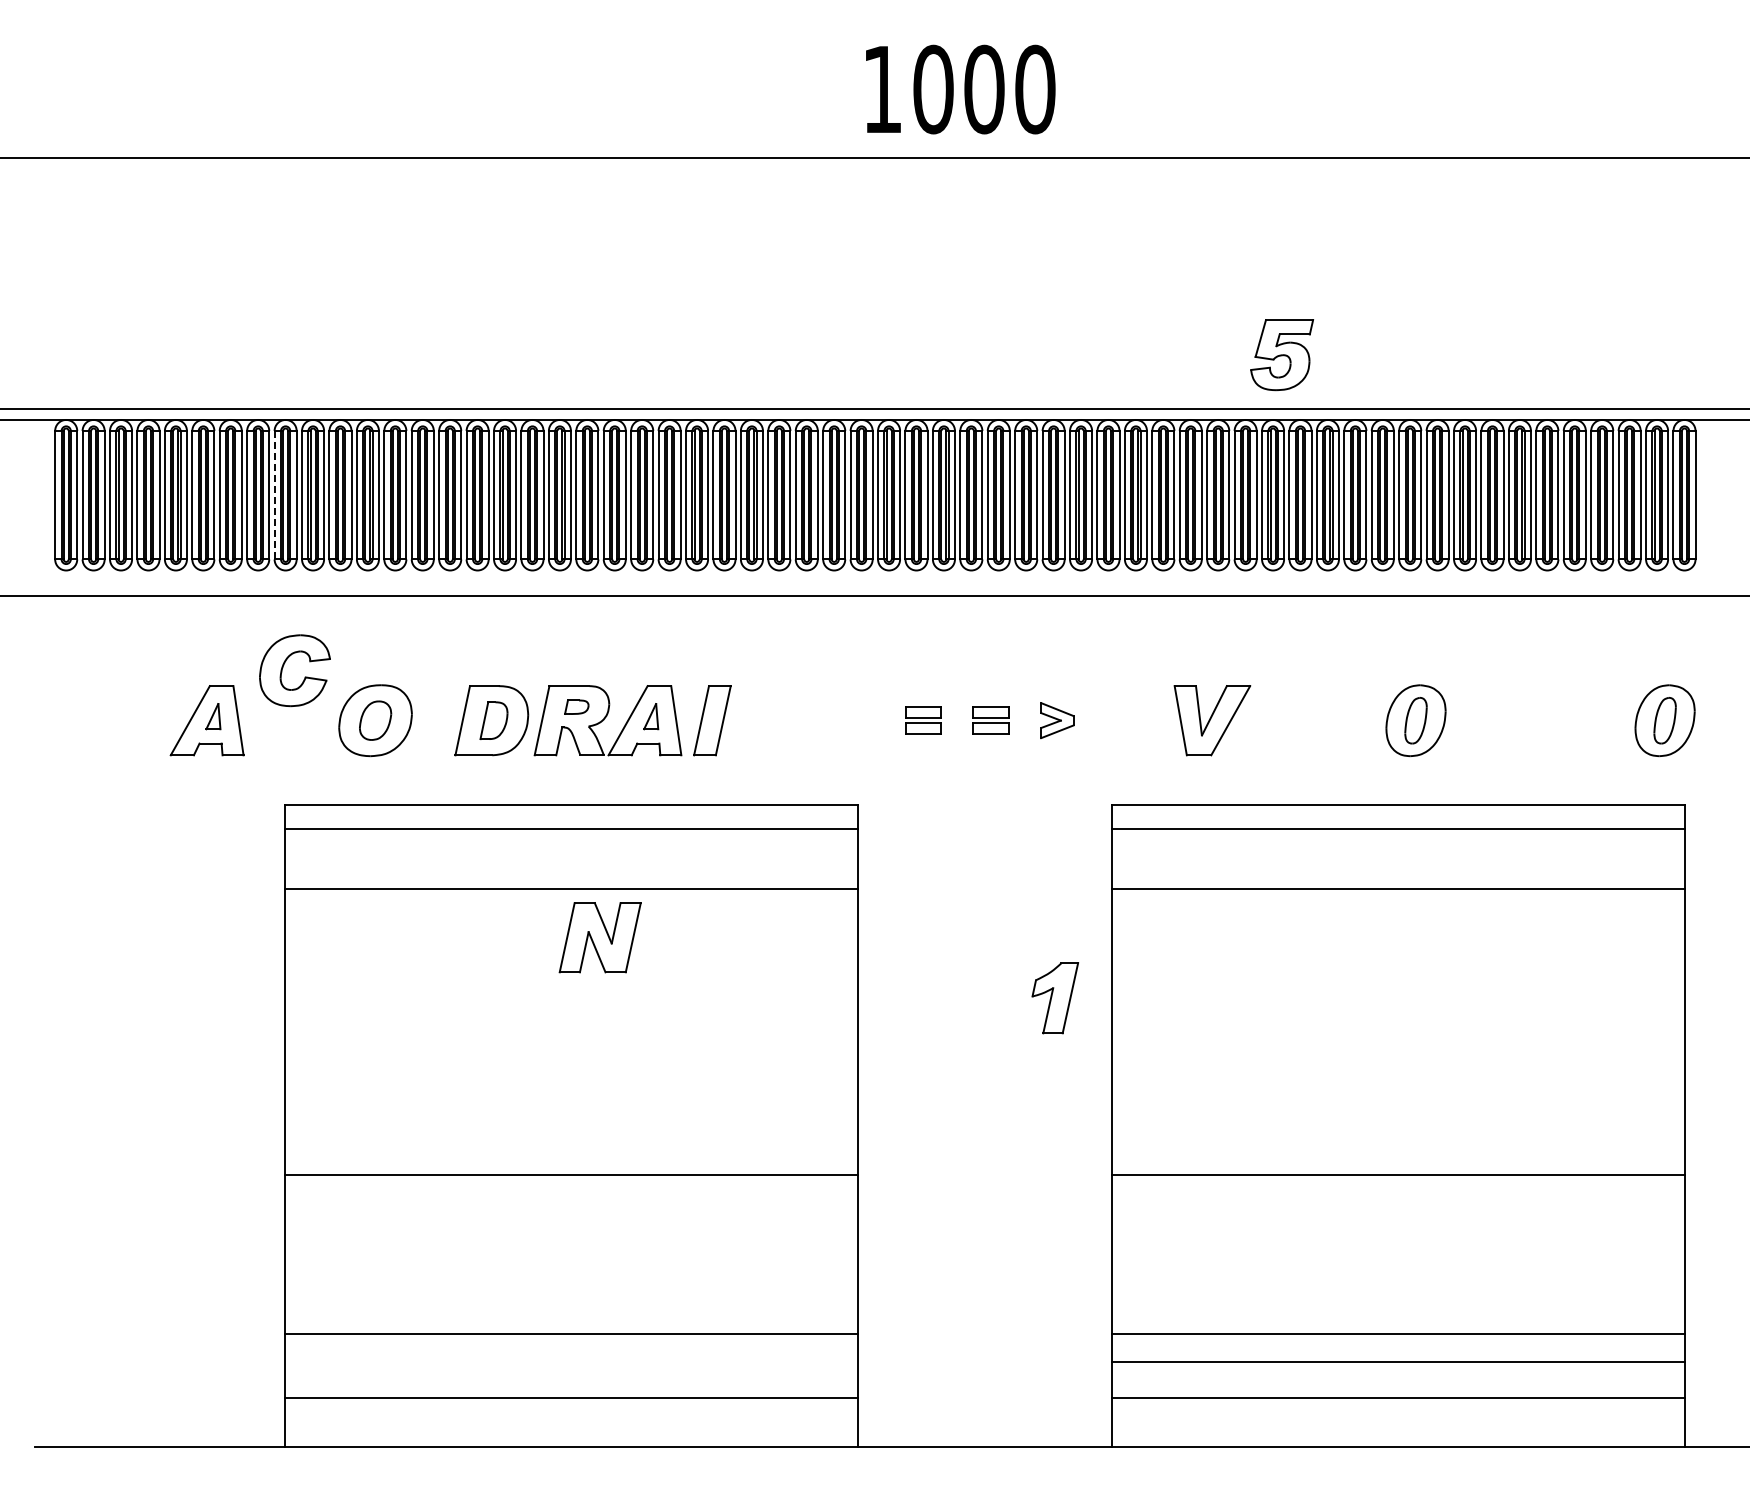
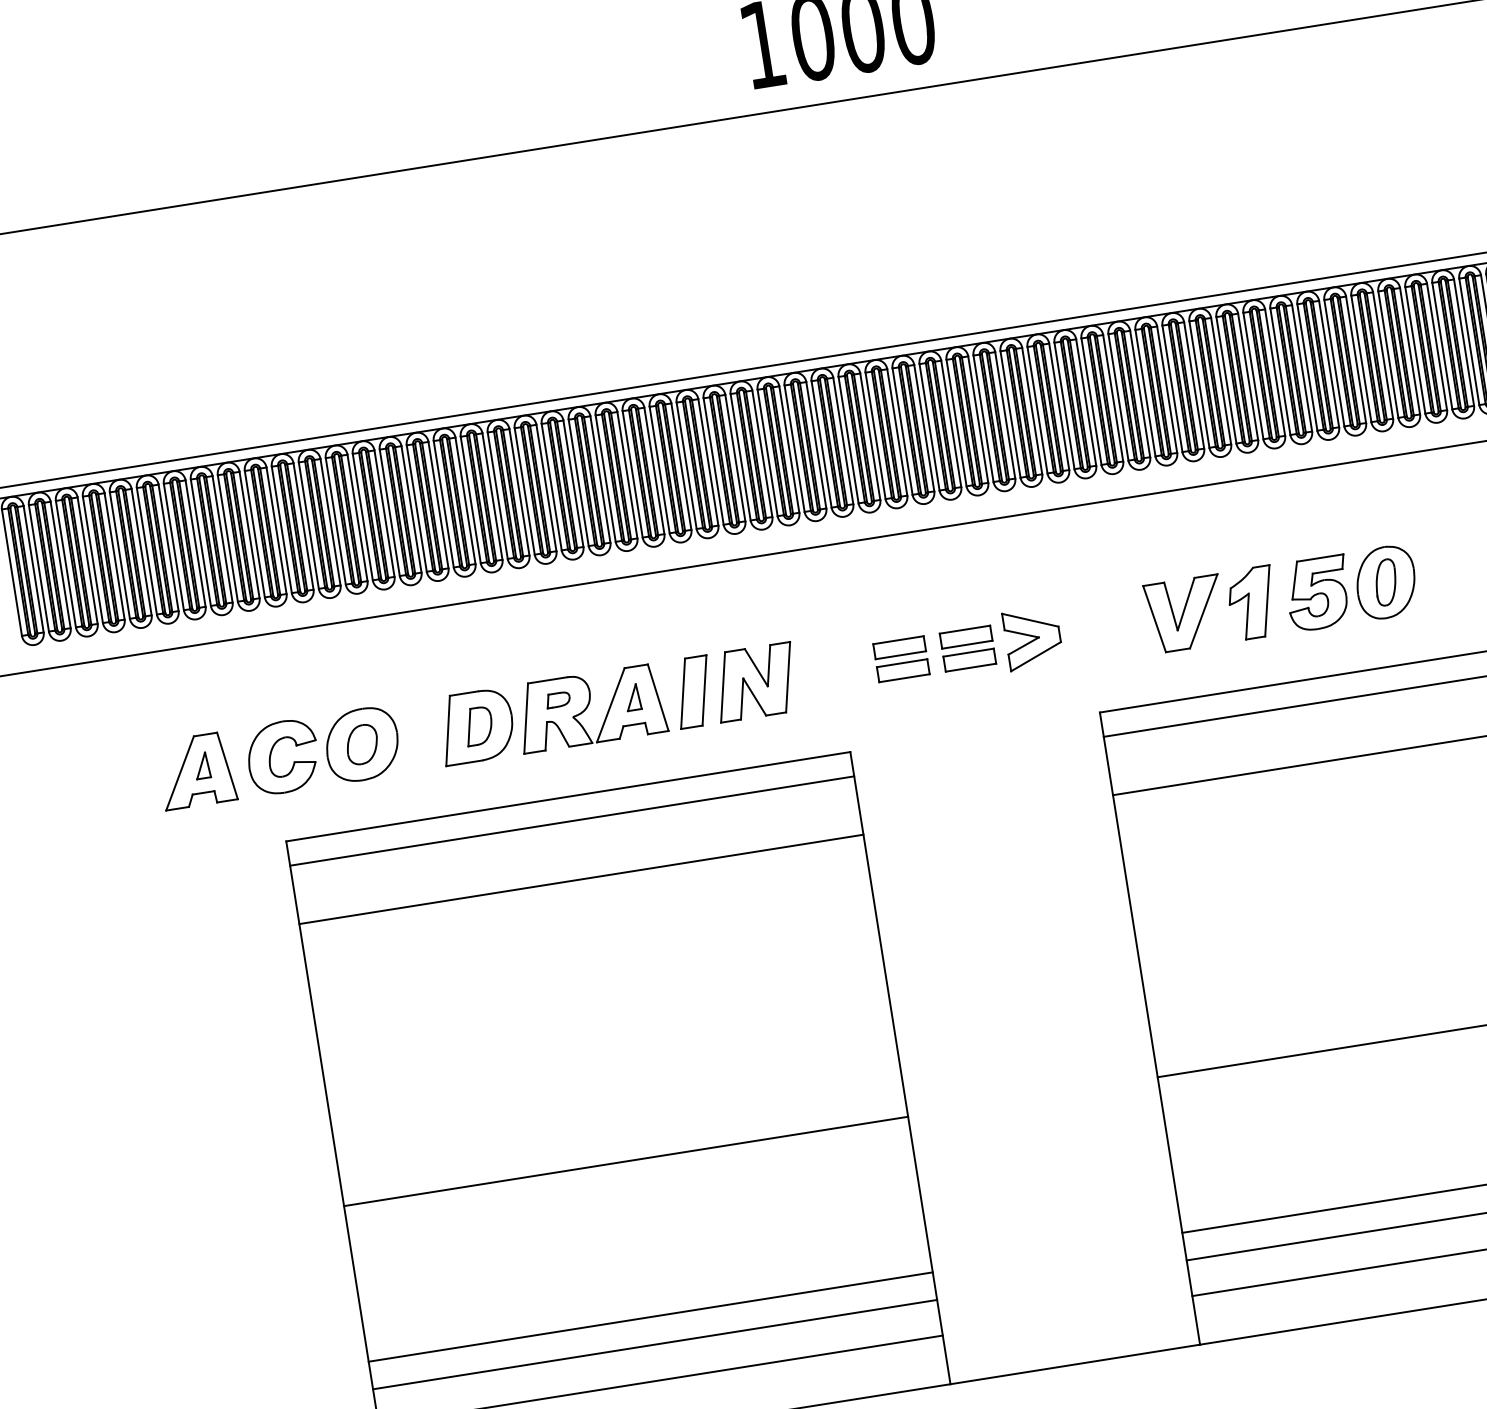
part: (1282, 355) -> (1318, 593), moved
line: (274, 494) -> (227, 537), dashed -> solid
part: (284, 665) -> (271, 753), moved
part: (923, 720) -> (901, 659), size x1.43
part: (991, 720) -> (968, 648), size x1.43
part: (1057, 720) -> (1033, 638), size x1.67
part: (599, 937) -> (754, 682), moved
part: (1054, 998) -> (1251, 603), moved
line: (571, 1361) -> (654, 1344), added

